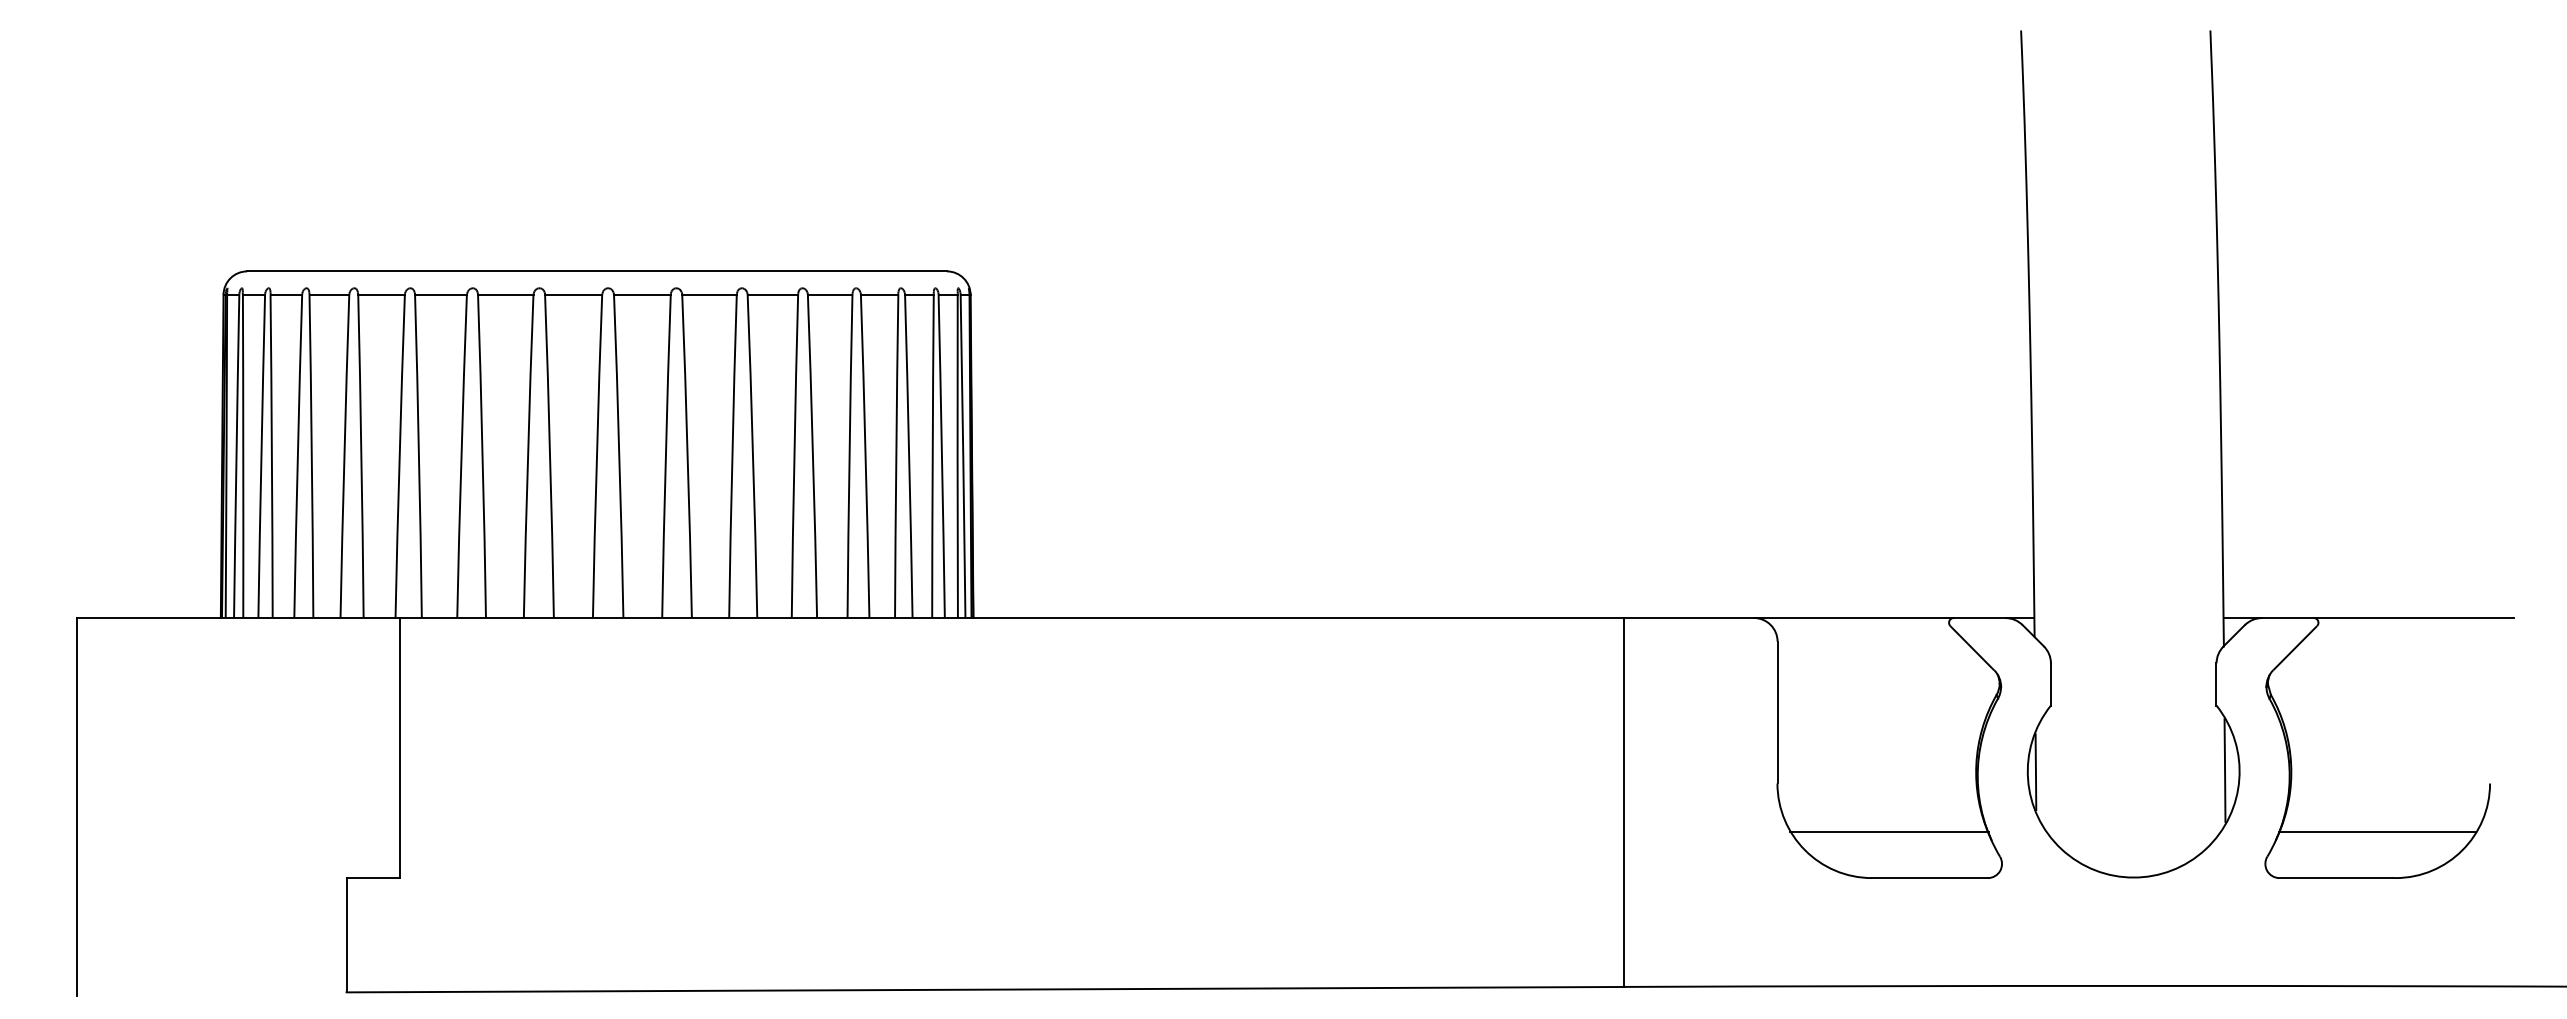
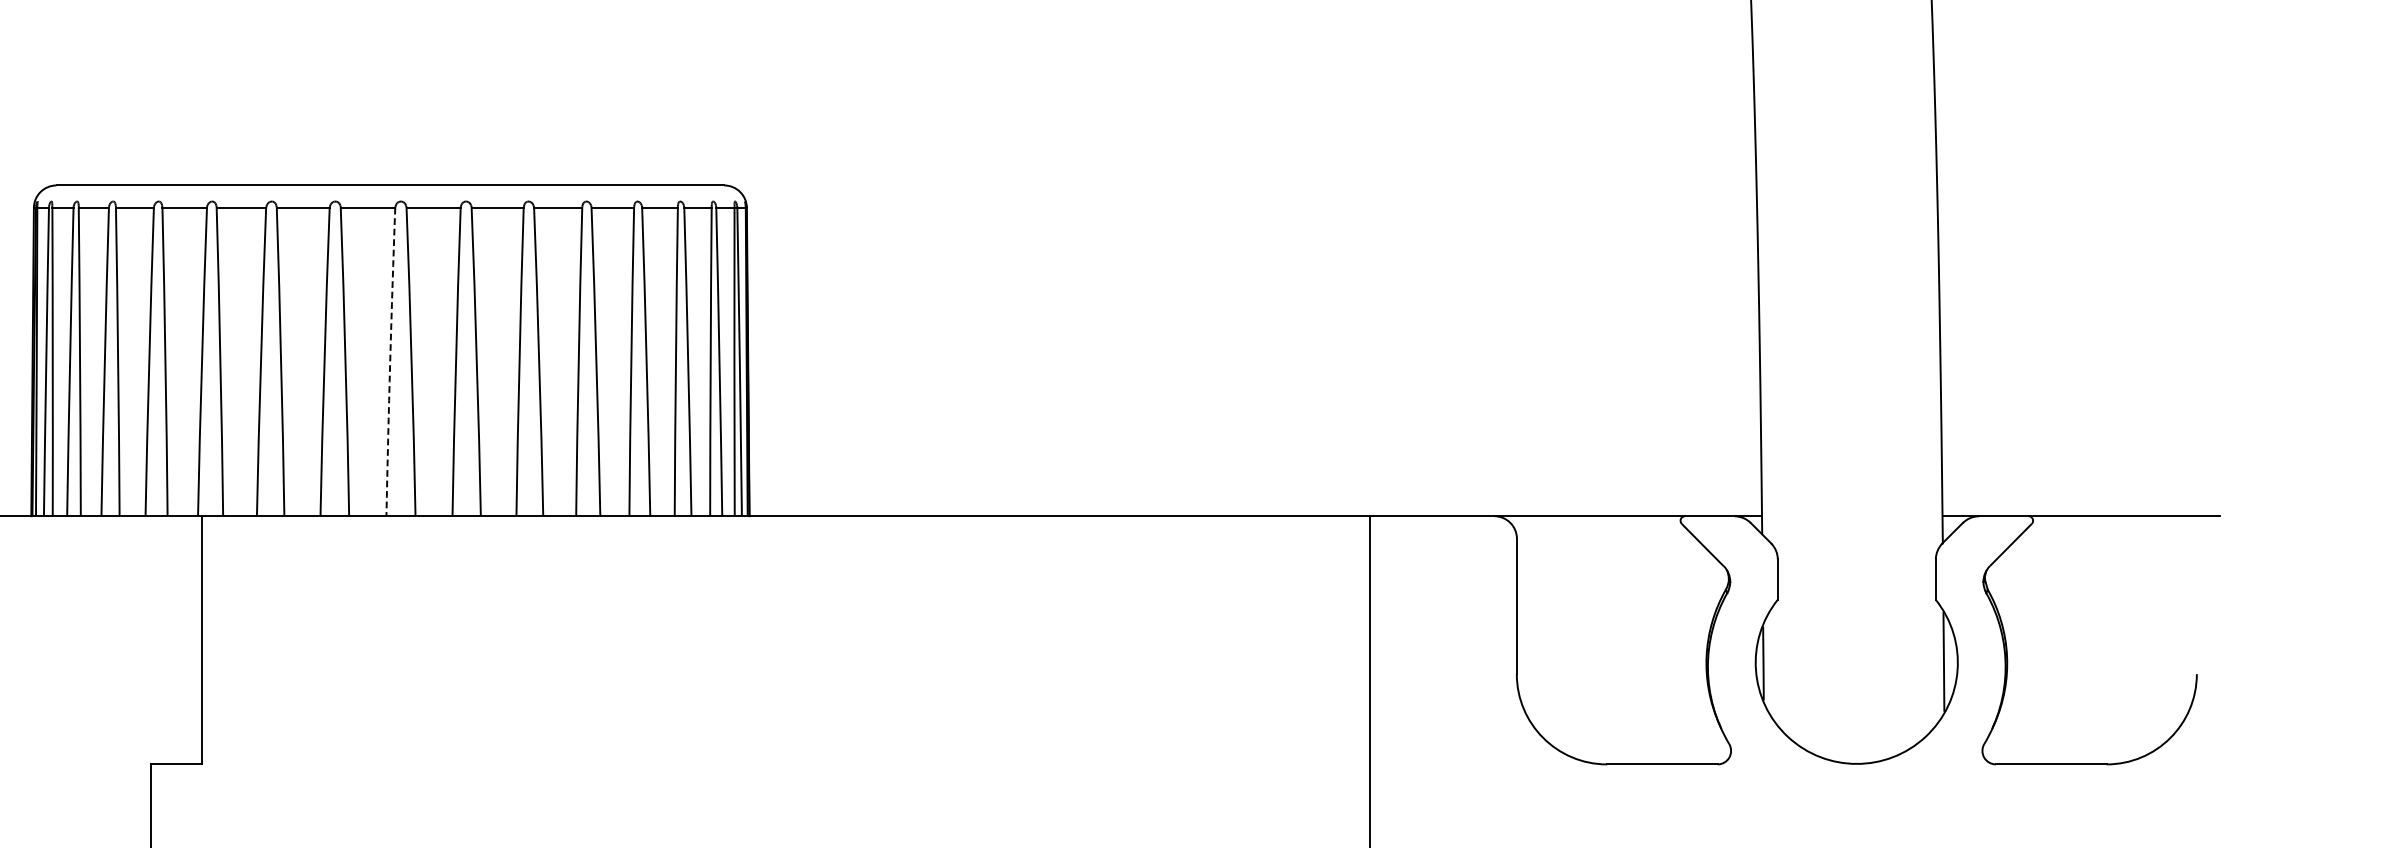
arc: (596, 456) -> (389, 362), solid -> dashed
line: (1889, 831) -> (1623, 719), removed
line: (2376, 831) -> (2088, 719), removed

